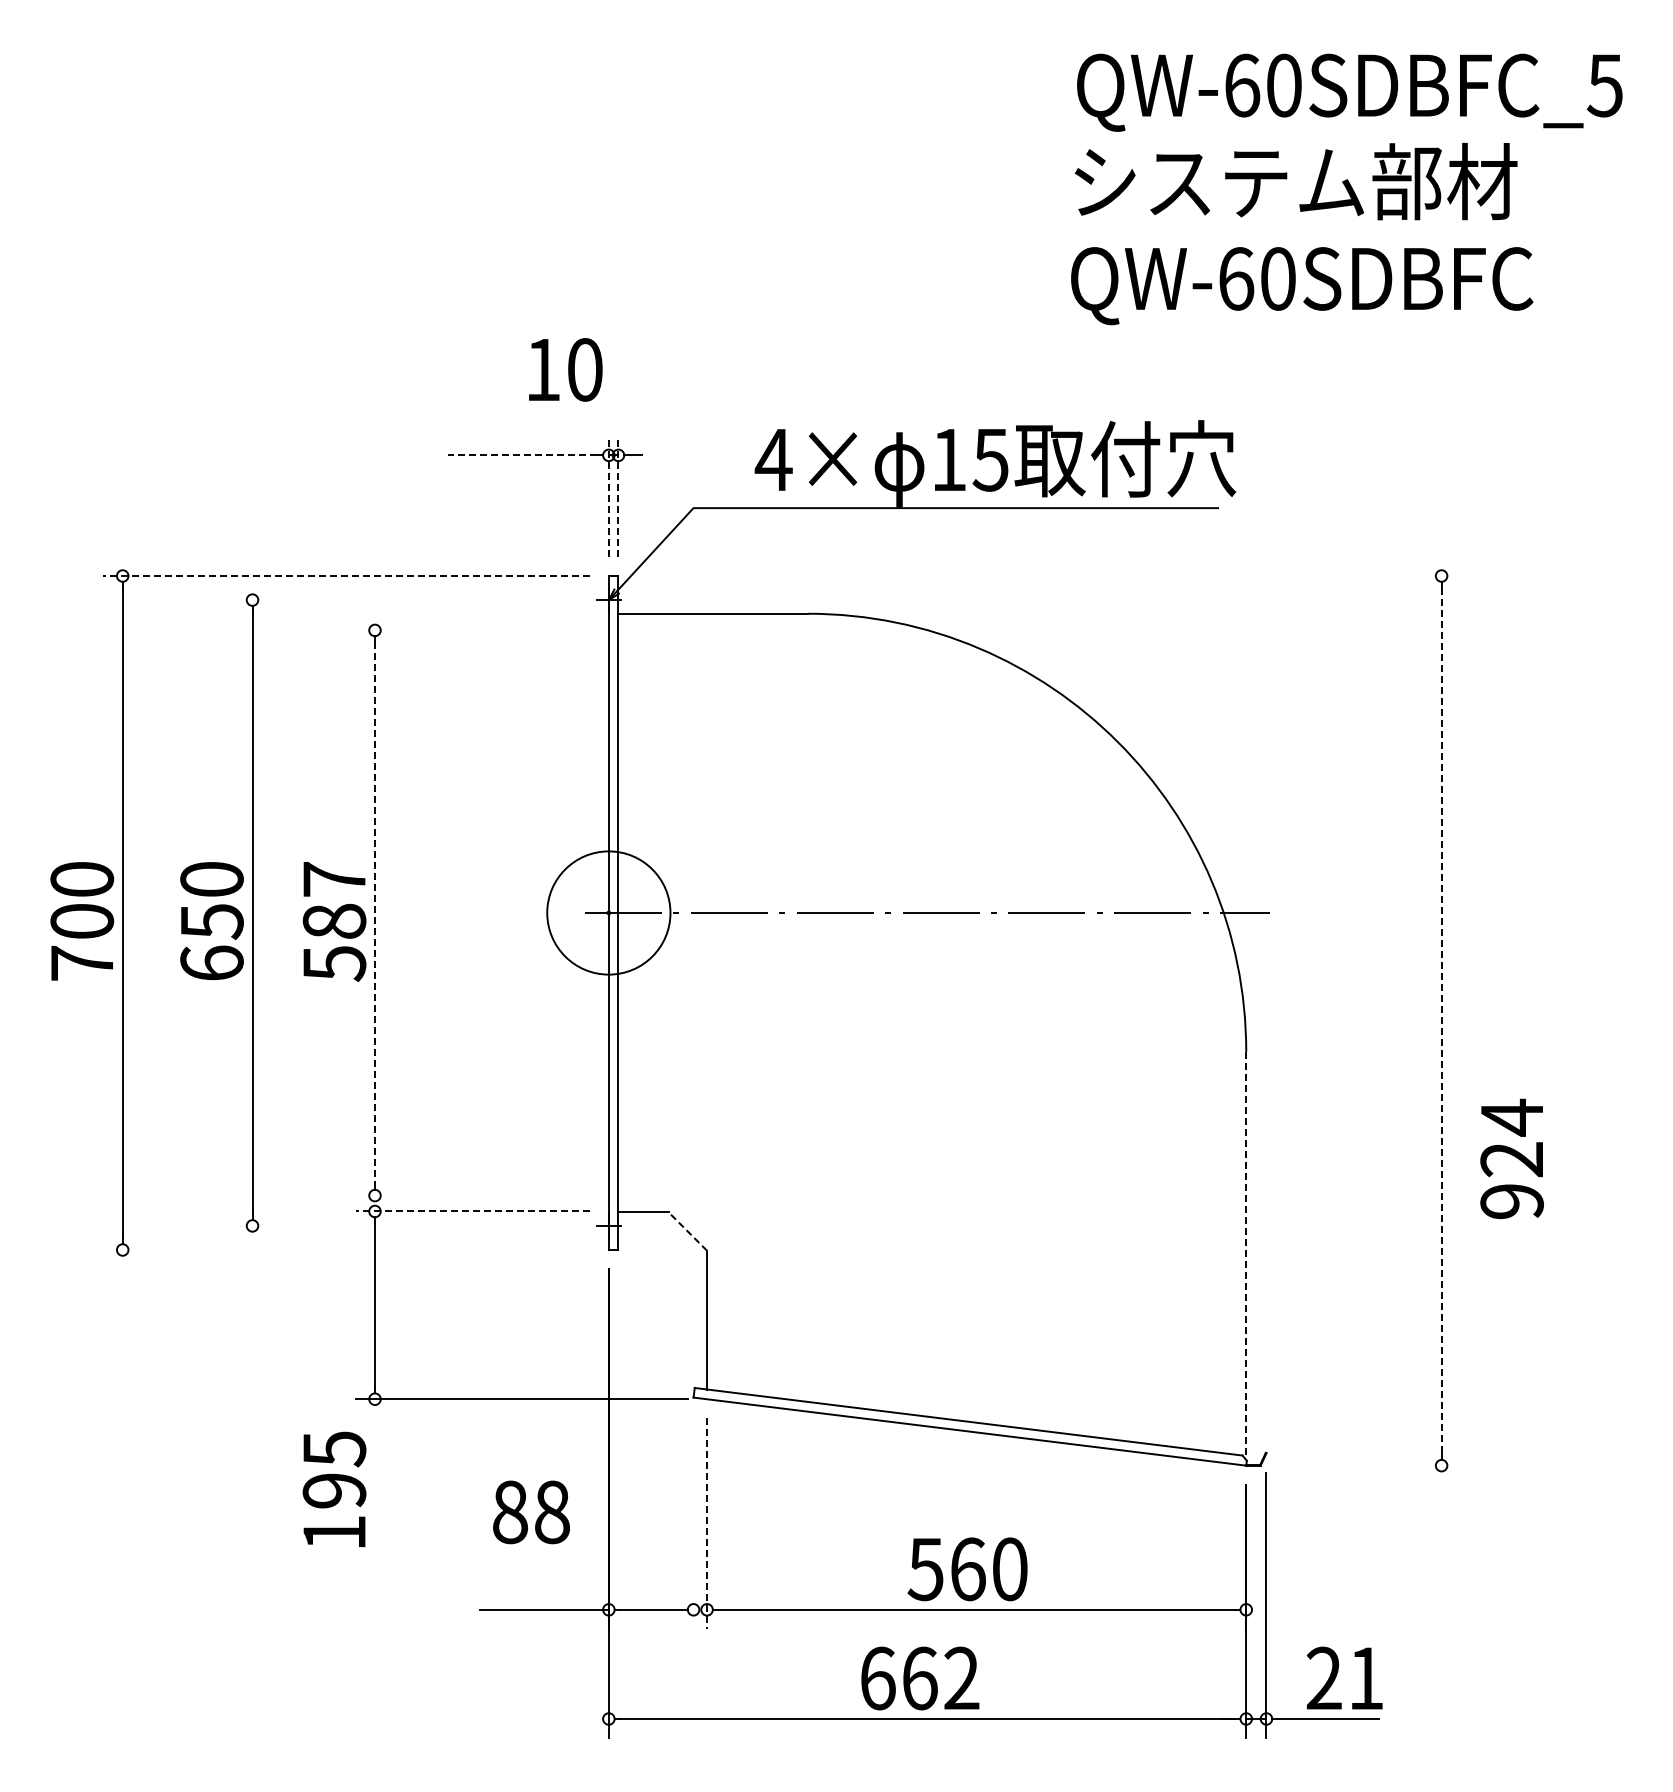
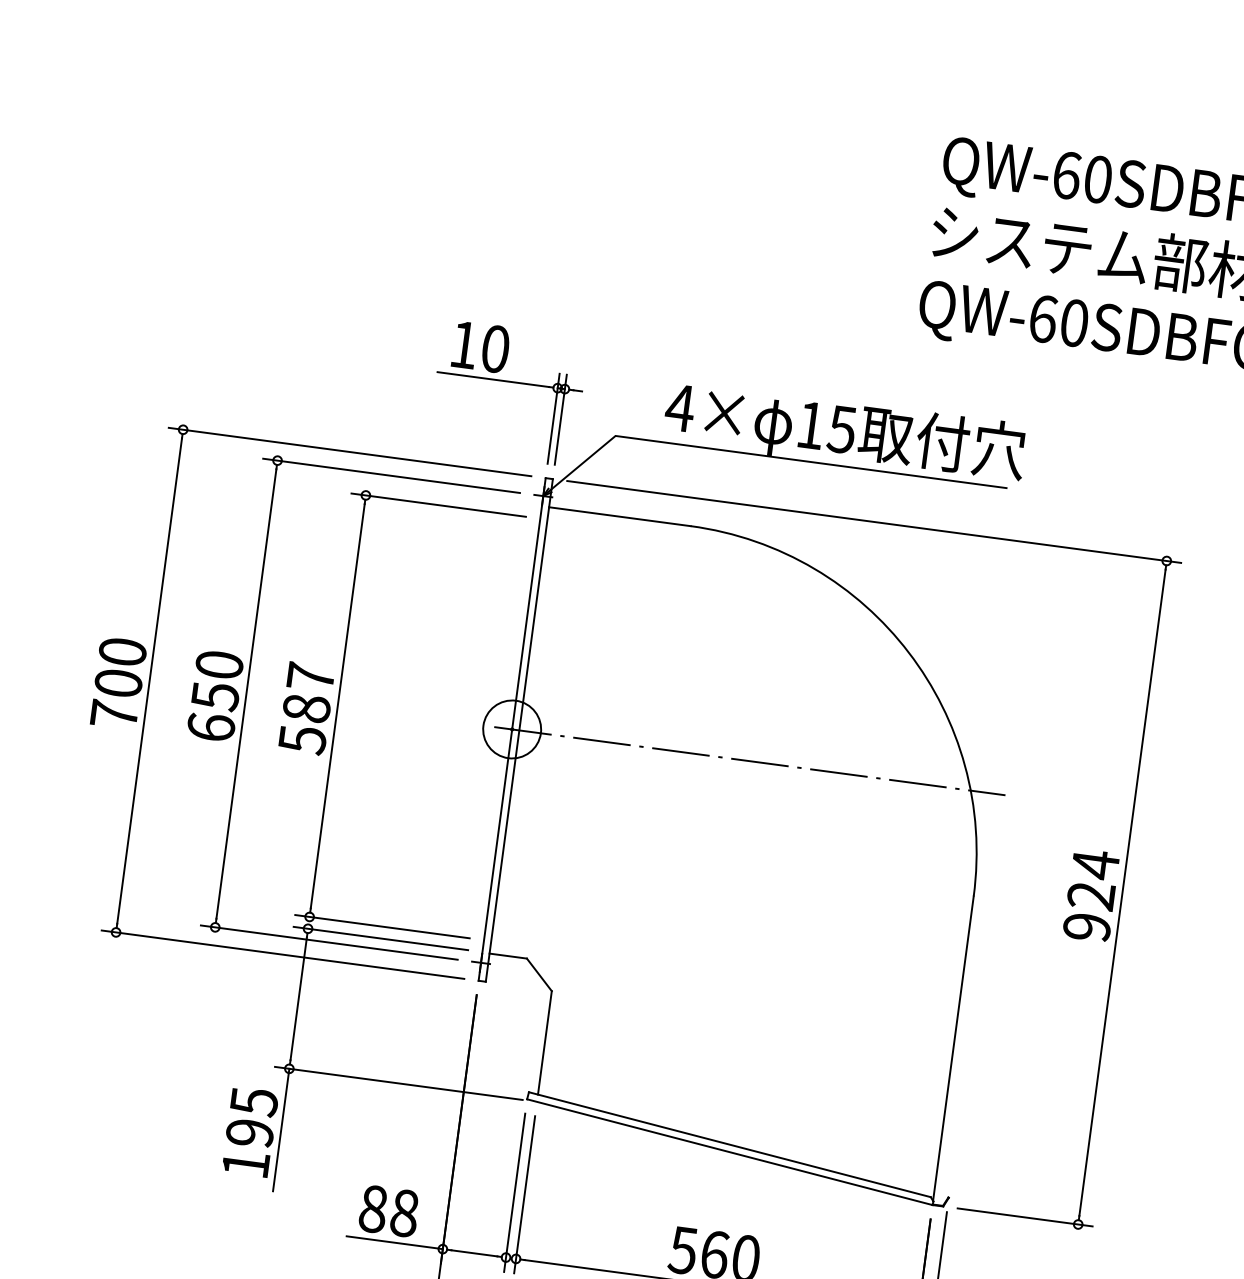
text: (565, 369) -> (480, 346), moved
line: (522, 455) -> (493, 379), dashed -> solid
line: (608, 495) -> (553, 418), dashed -> solid
line: (618, 495) -> (560, 419), dashed -> solid
line: (346, 576) -> (349, 452), dashed -> solid
line: (1048, 576) -> (873, 522), added
line: (405, 600) -> (391, 476), added
line: (472, 630) -> (438, 505), added
circle: (608, 912) -> (511, 729), size x0.62
line: (374, 913) -> (337, 706), dashed -> solid
line: (1441, 1021) -> (1122, 893), dashed -> solid
text: (1511, 1158) -> (1090, 895), moved
line: (472, 1195) -> (382, 926), added
line: (472, 1211) -> (380, 938), dashed -> solid
line: (405, 1225) -> (329, 942), added
line: (687, 1231) -> (539, 974), dashed -> solid
line: (346, 1250) -> (282, 955), added
line: (1246, 1256) -> (953, 1049), dashed -> solid
line: (1369, 1465) -> (1024, 1217), added
line: (374, 1481) -> (280, 1130), added
text: (531, 1512) -> (389, 1211), moved
line: (693, 1522) -> (514, 1192), added
line: (707, 1524) -> (524, 1195), dashed -> solid

